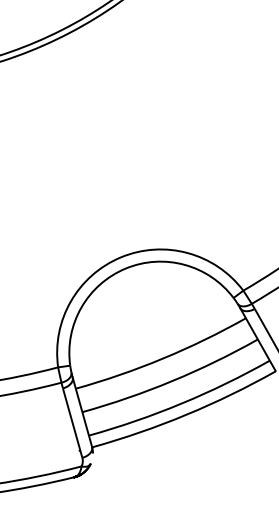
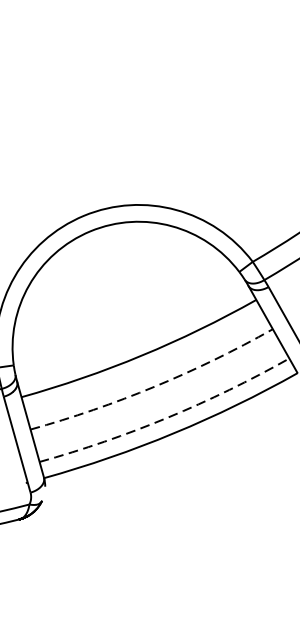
arc: (172, 381) -> (154, 387), solid -> dashed
arc: (181, 403) -> (167, 417), solid -> dashed

